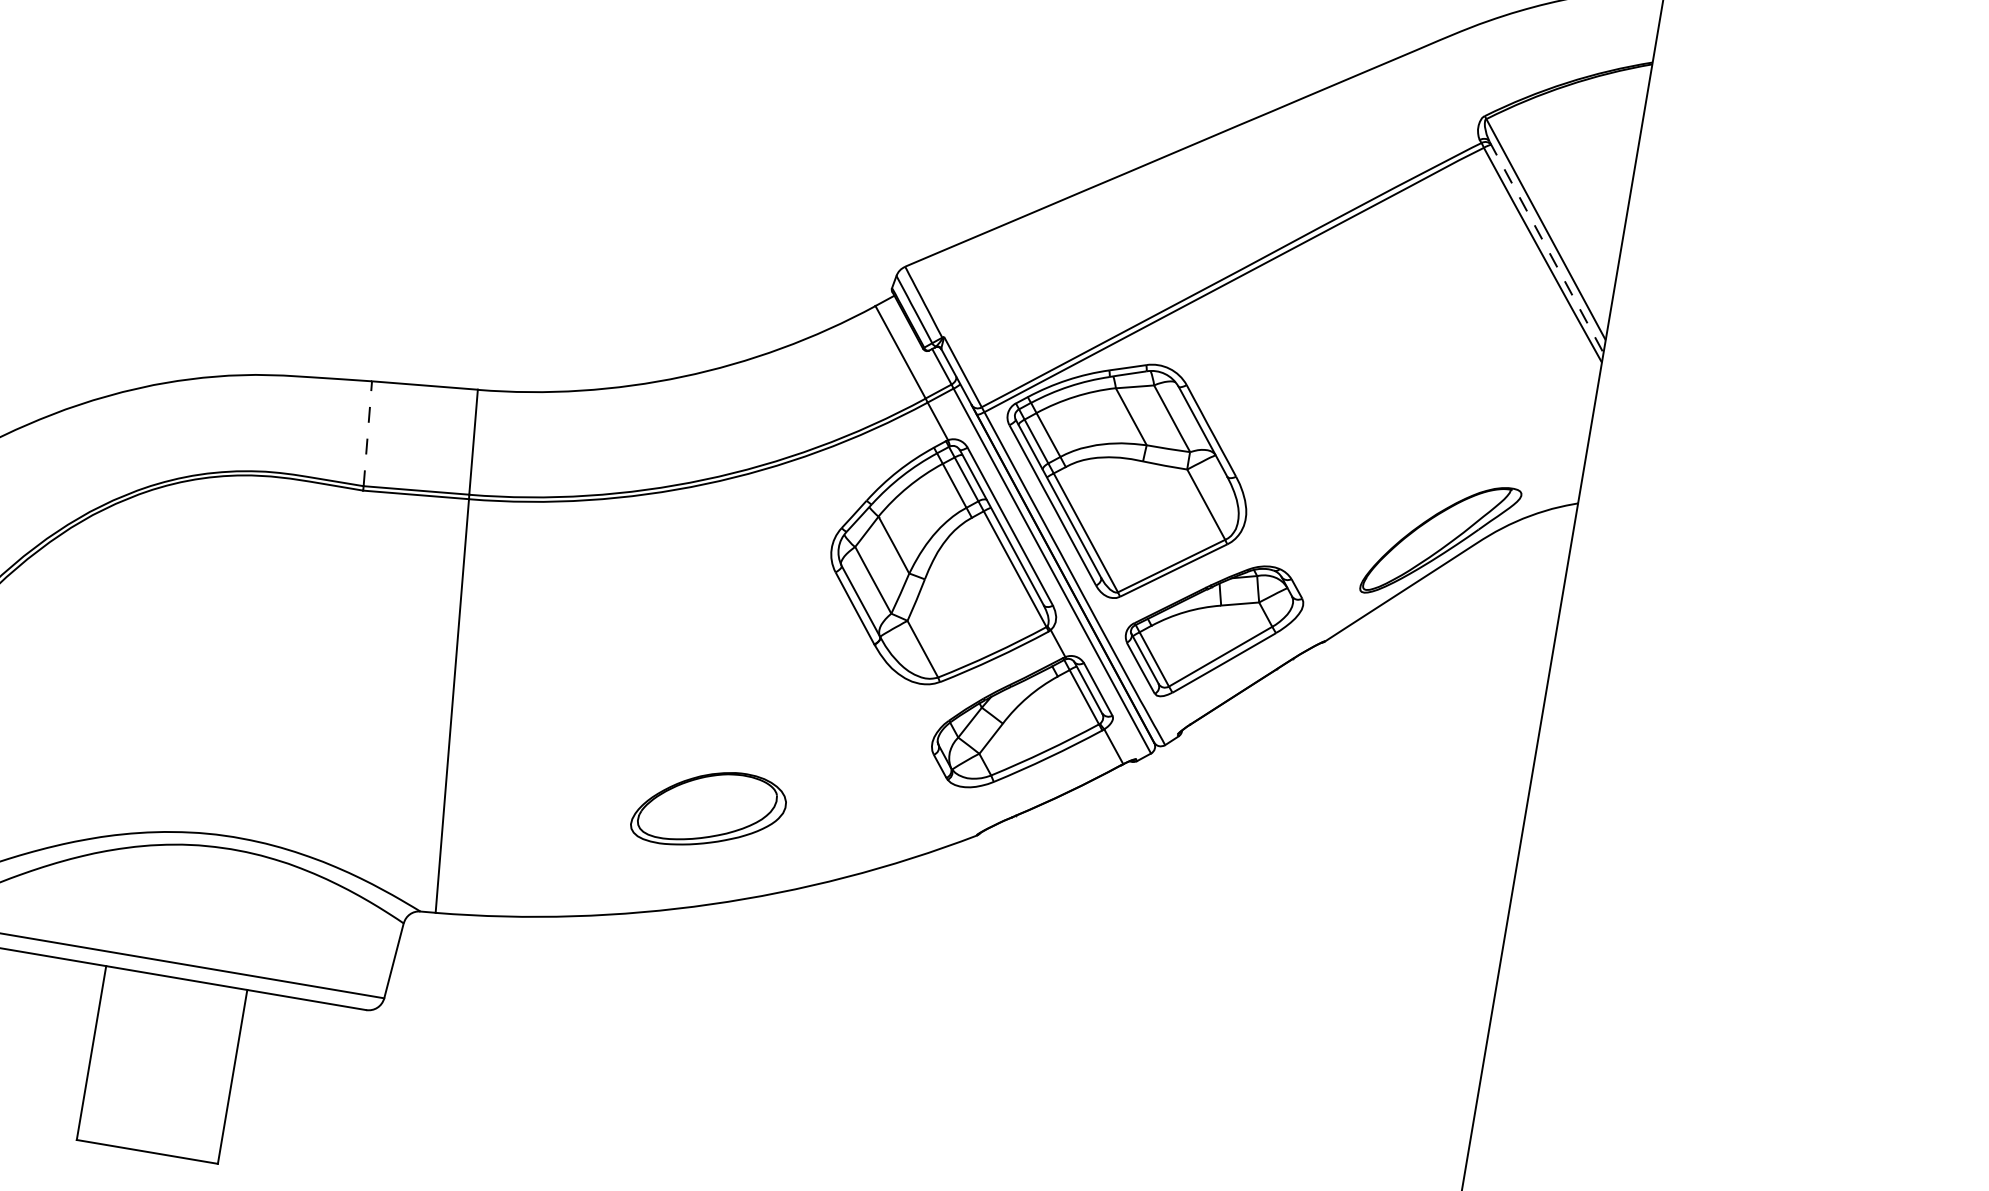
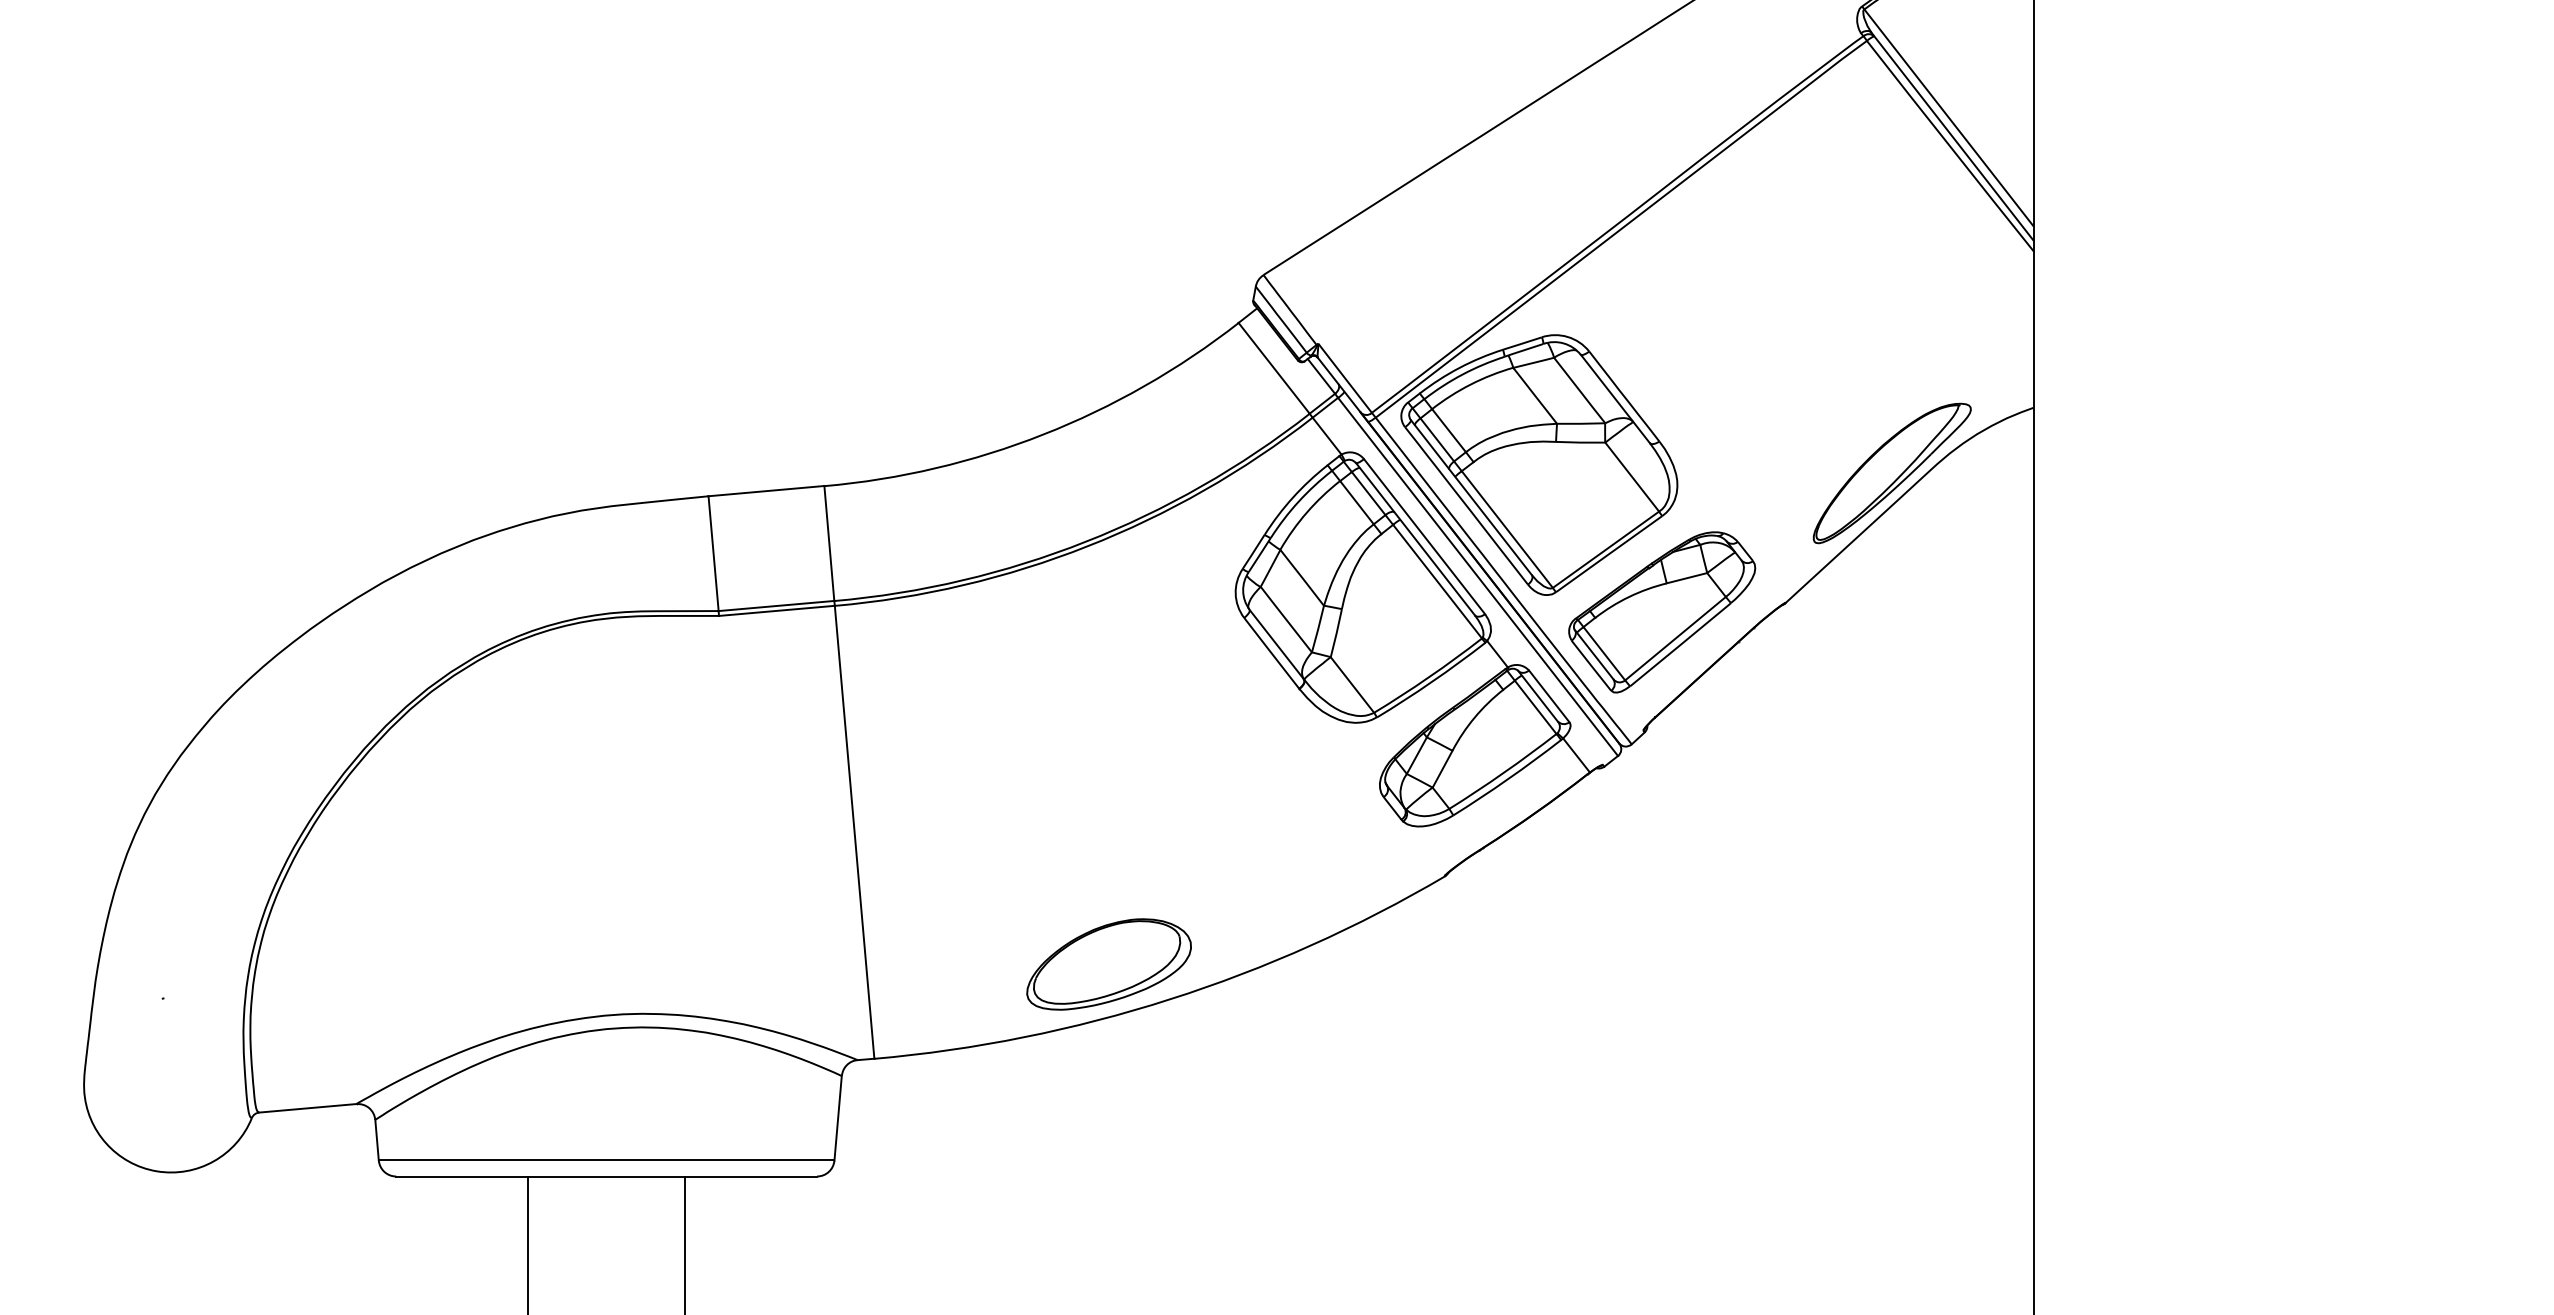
line: (1546, 246) -> (1952, 136), dashed -> solid
line: (367, 433) -> (713, 553), dashed -> solid
part: (708, 809) -> (1108, 964), moved

